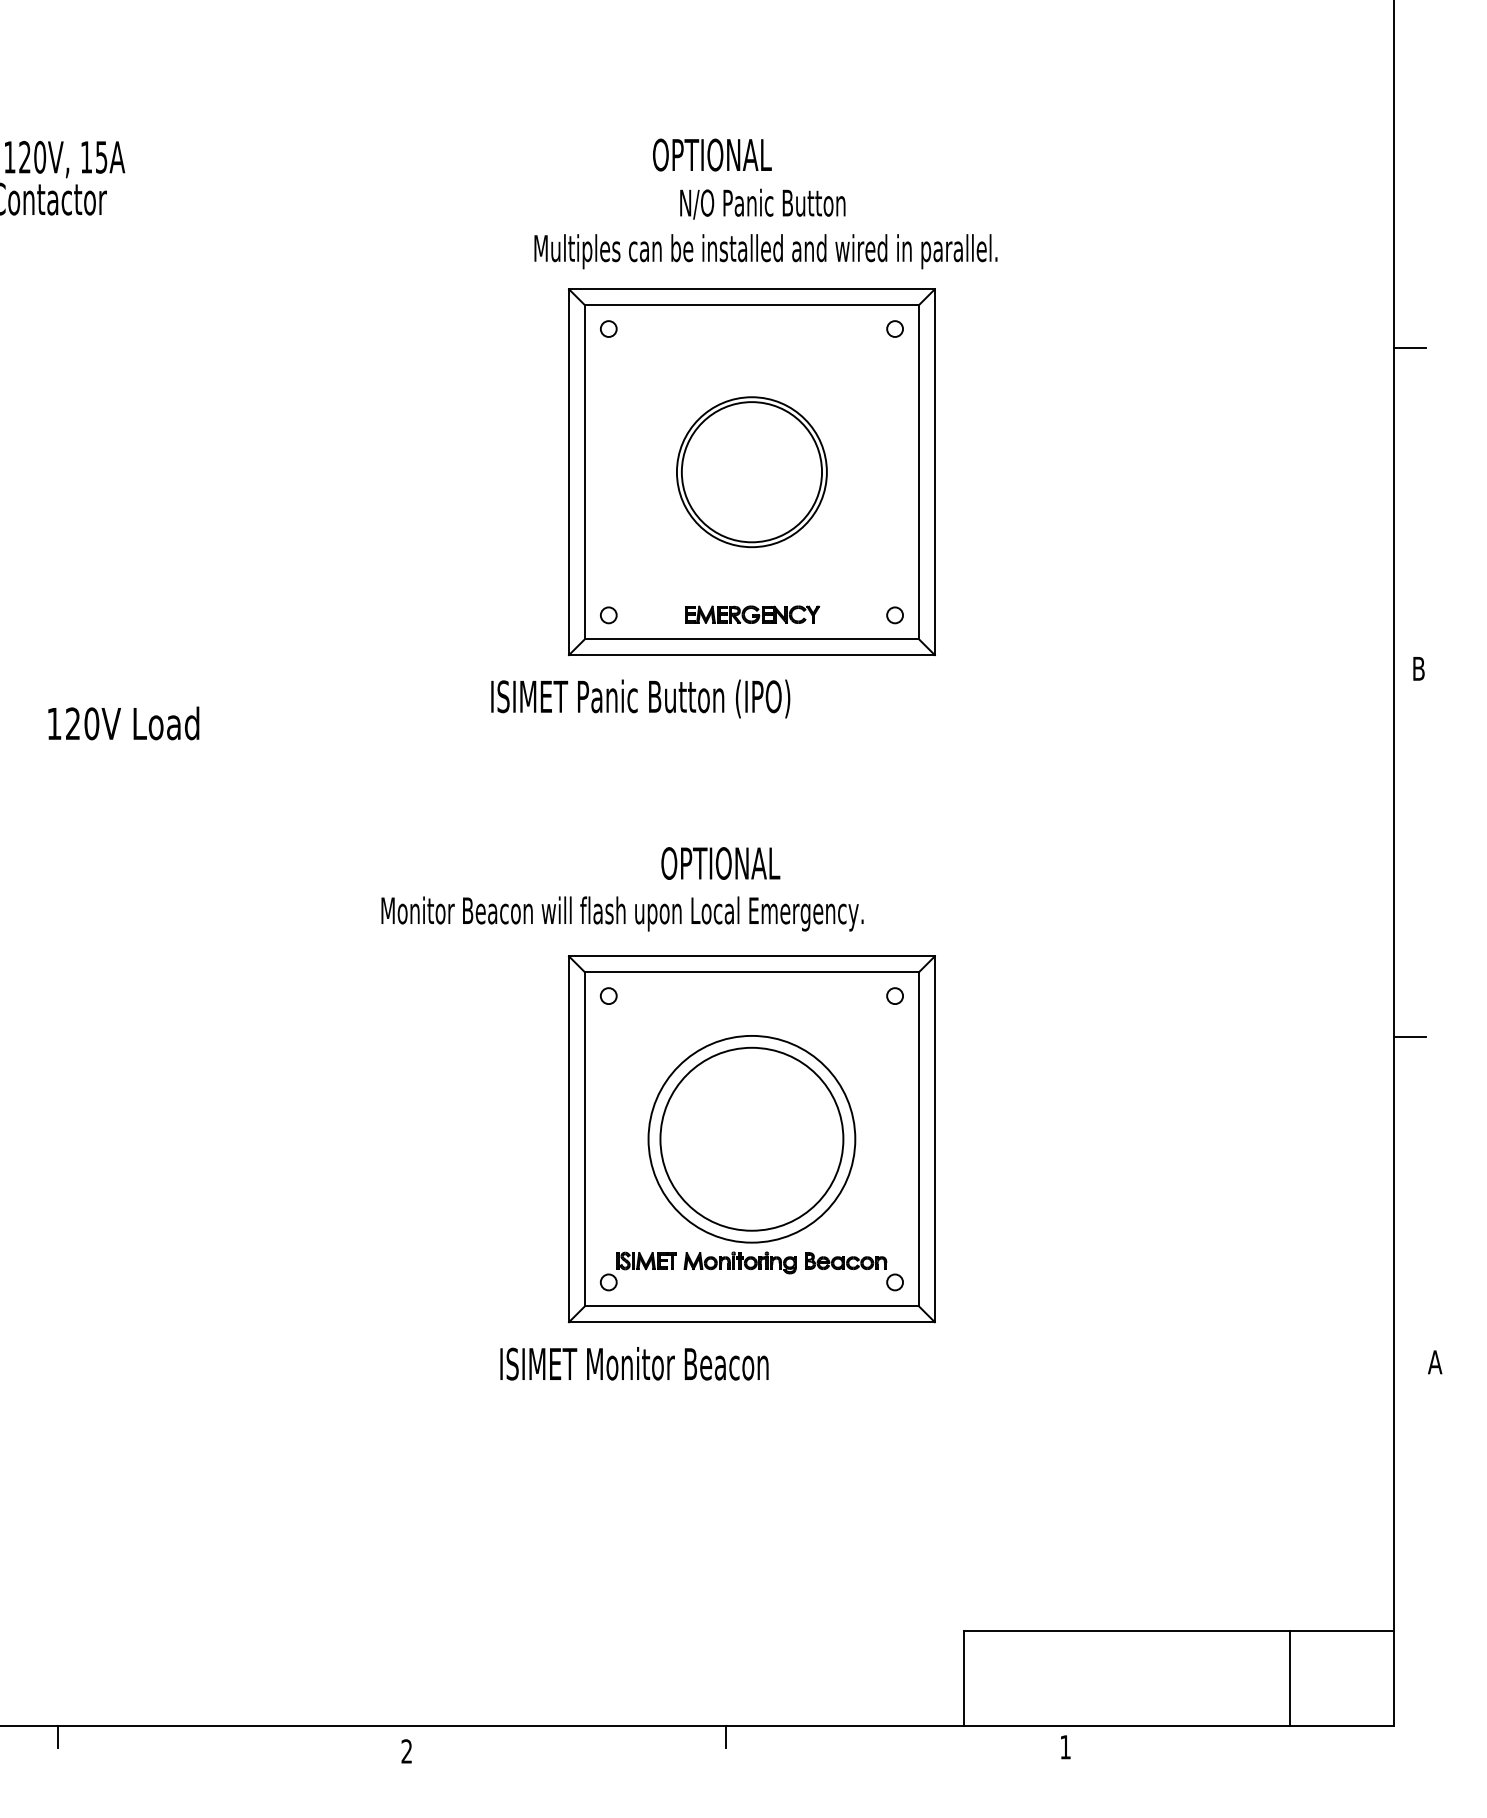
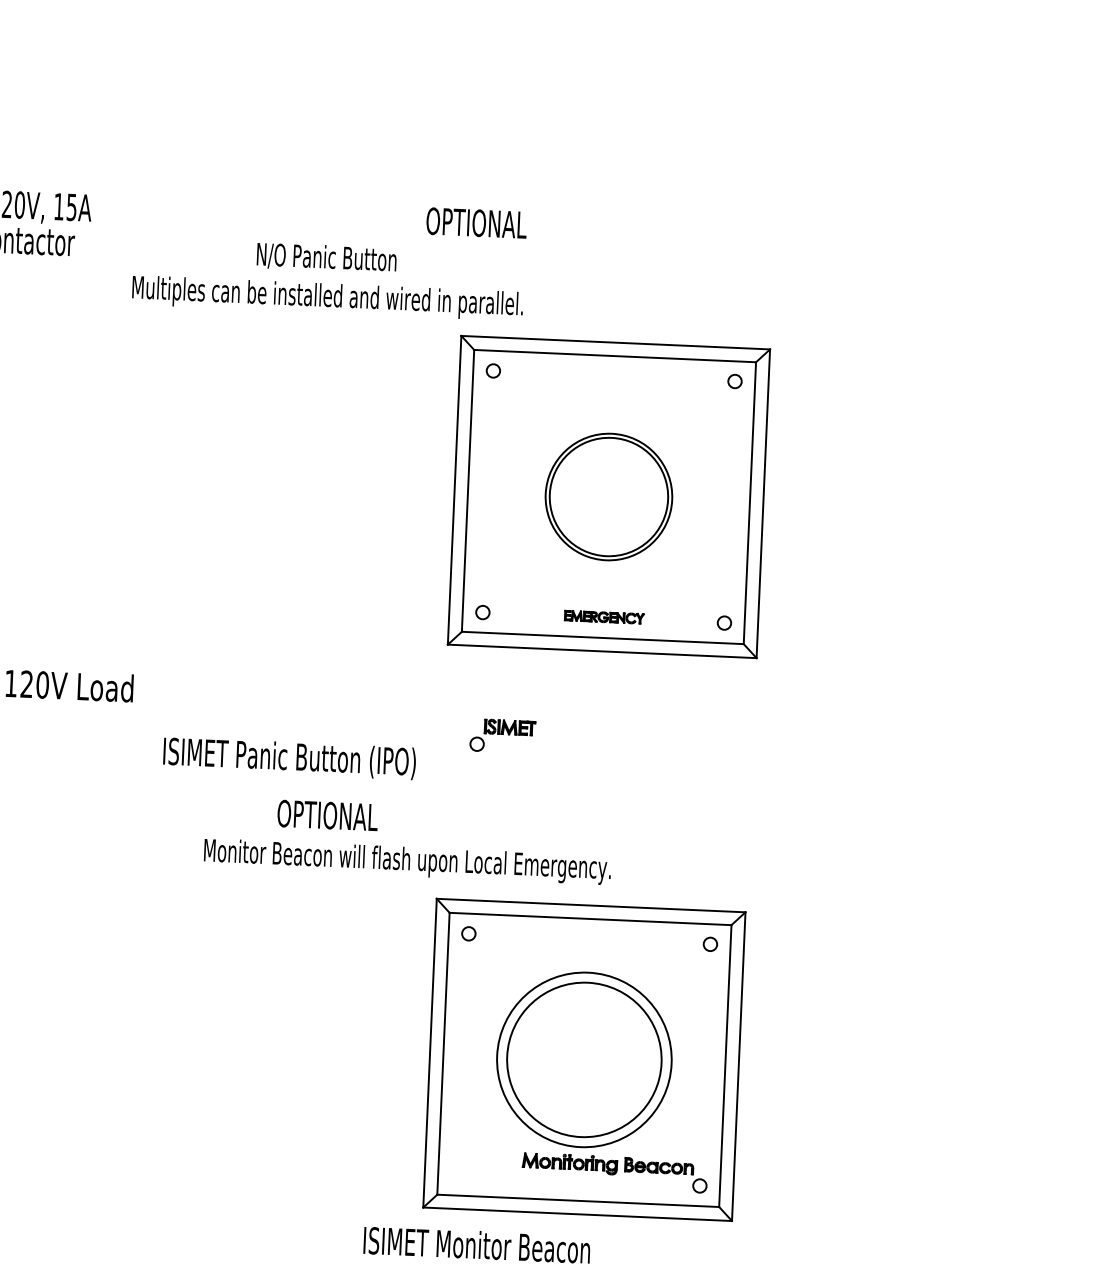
text: (712, 154) -> (476, 222), moved
text: (765, 228) -> (328, 278), moved
part: (752, 614) -> (604, 617), size x0.7
text: (640, 698) -> (289, 758), moved
text: (720, 863) -> (327, 815), moved
text: (622, 913) -> (407, 861), moved
part: (637, 1271) -> (501, 736), moved

